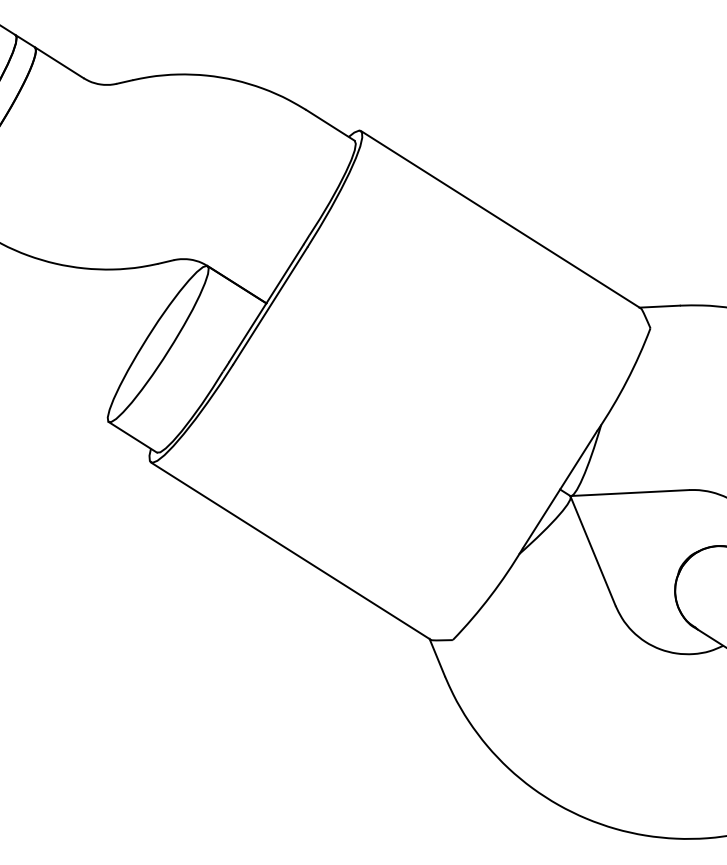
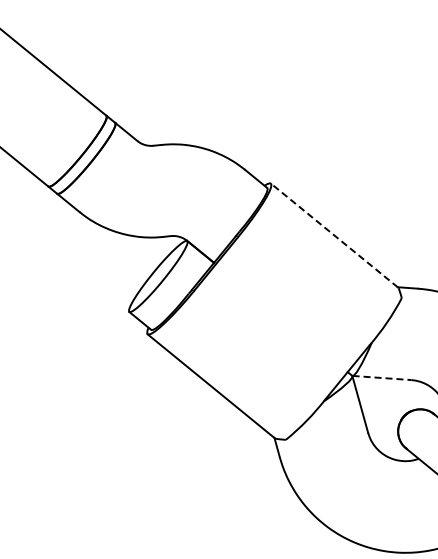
line: (500, 219) -> (334, 235), solid -> dashed
line: (631, 493) -> (382, 378), solid -> dashed

